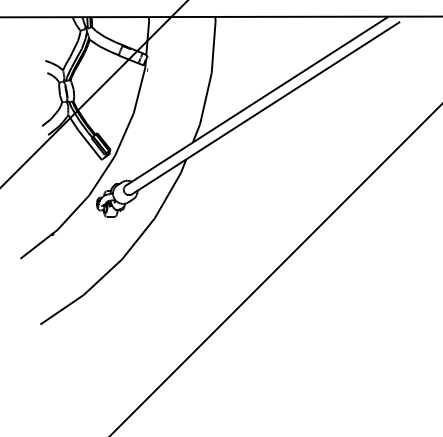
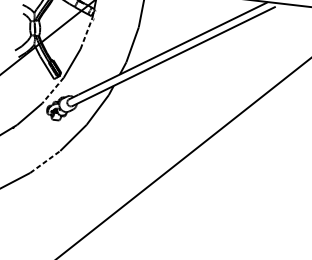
line: (139, 90) -> (86, 33), solid -> dashed
line: (101, 176) -> (52, 90), solid -> dashed
line: (103, 276) -> (45, 161), solid -> dashed

